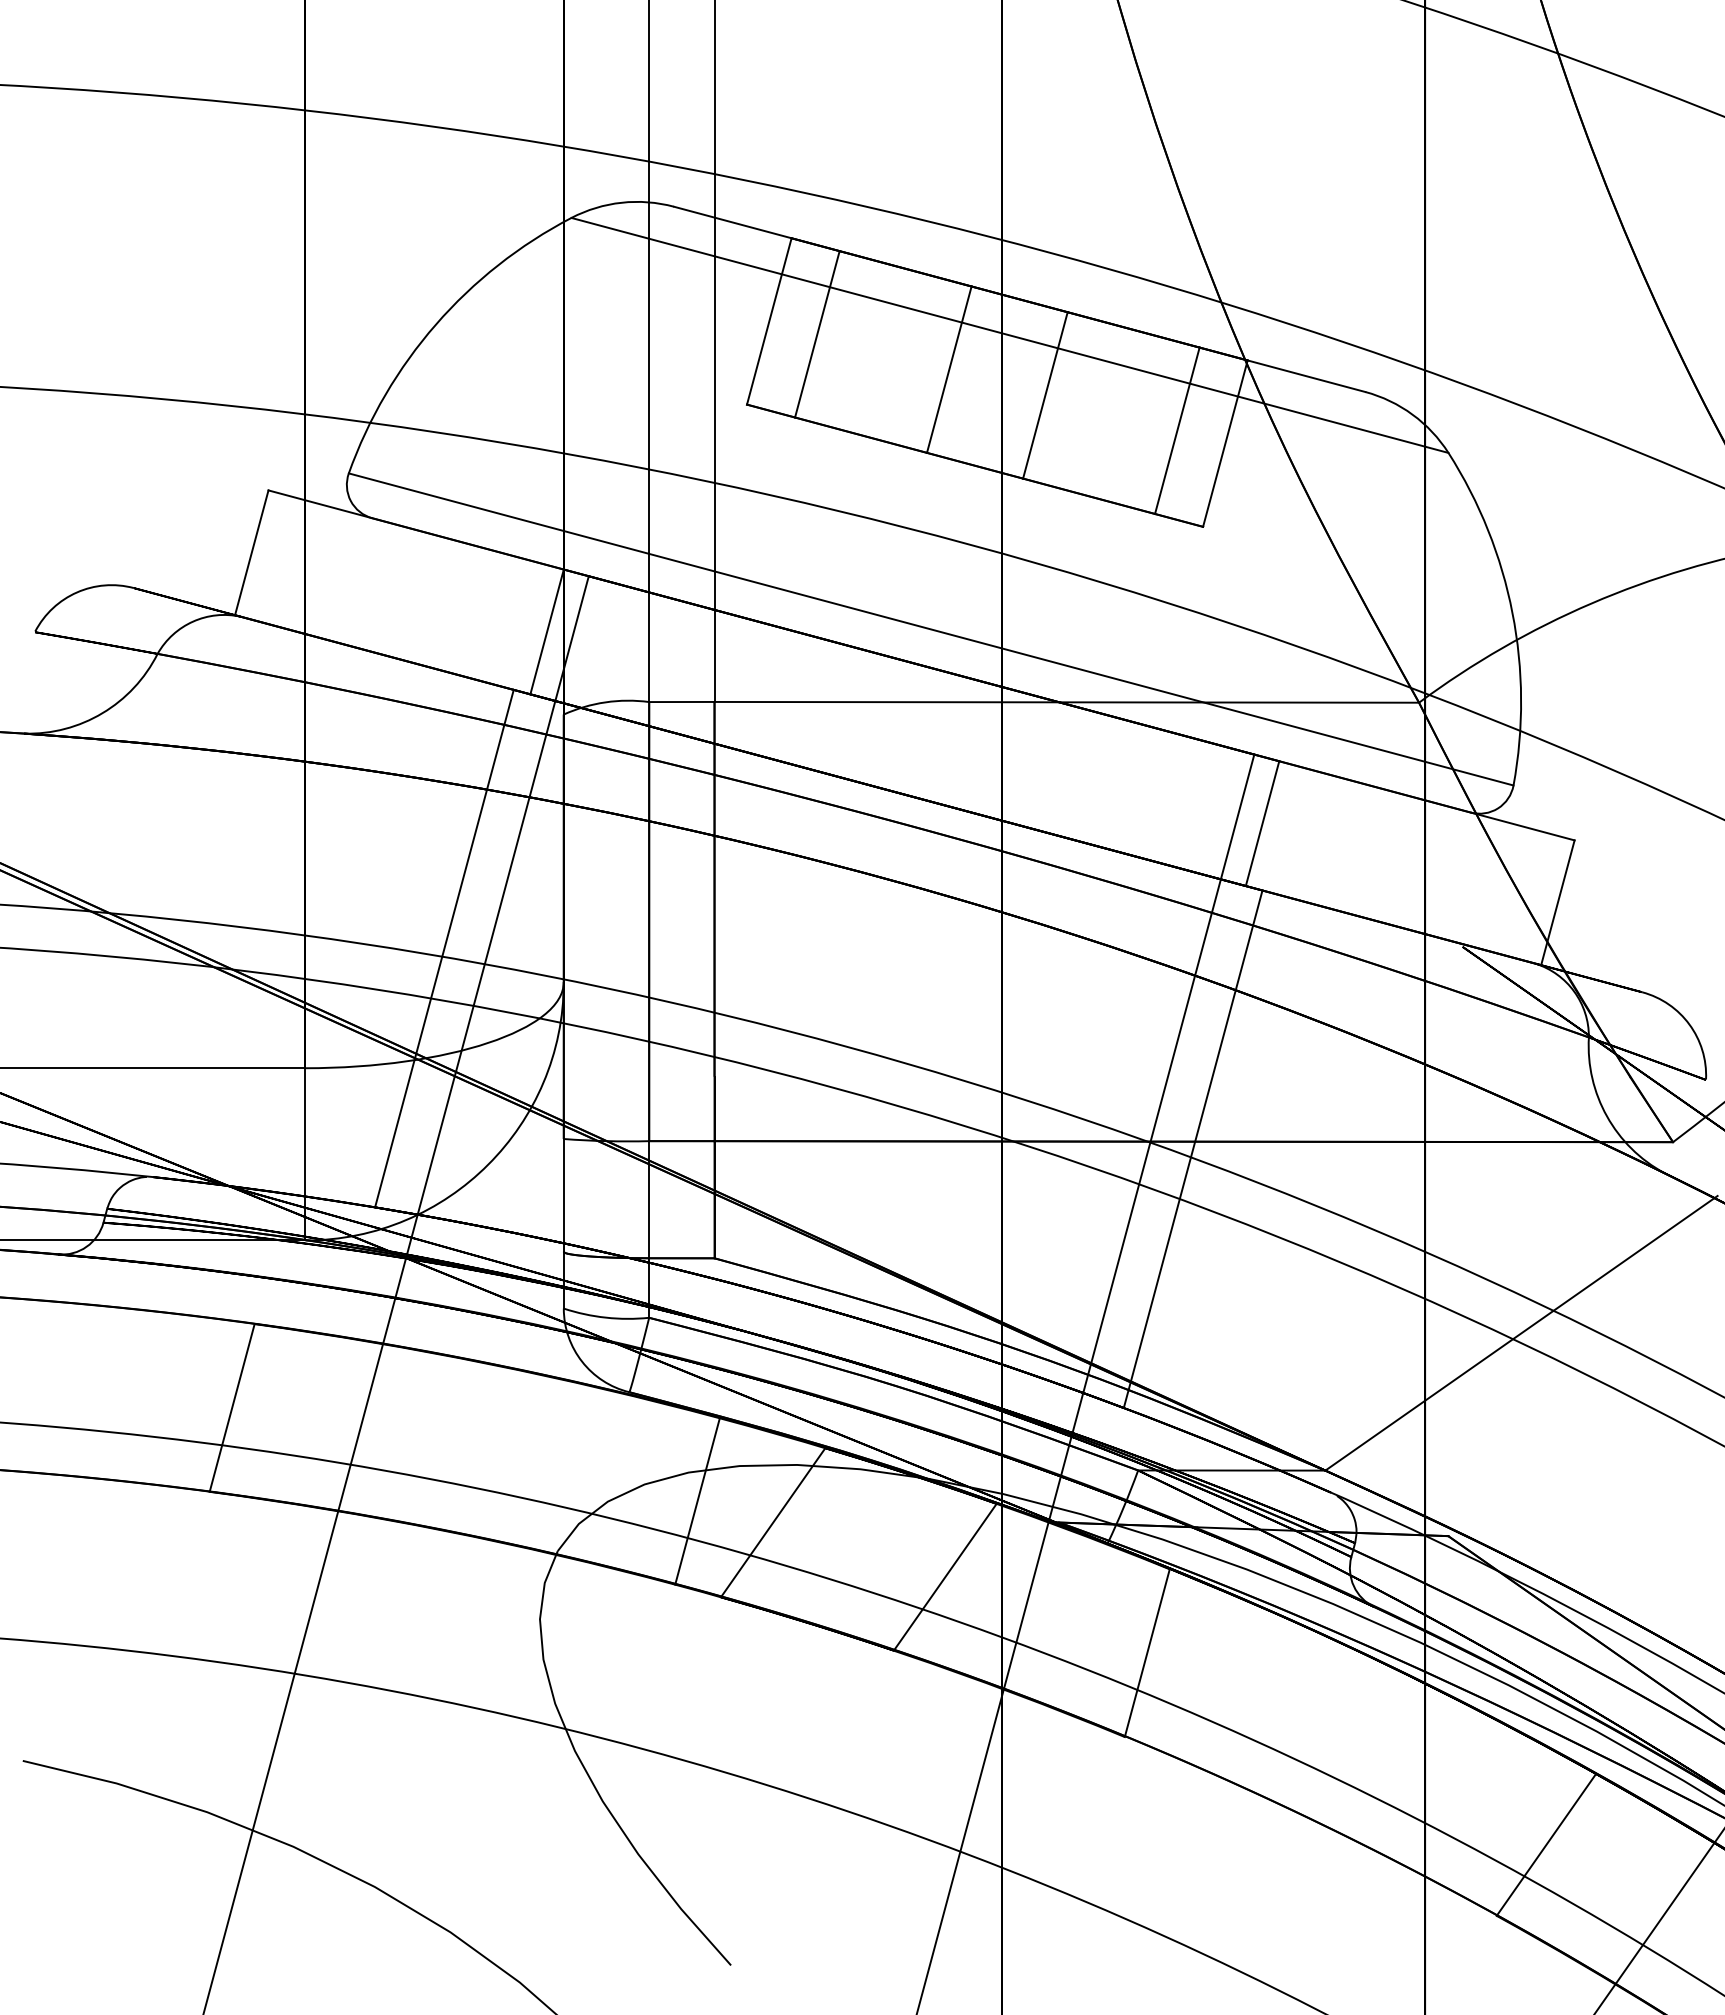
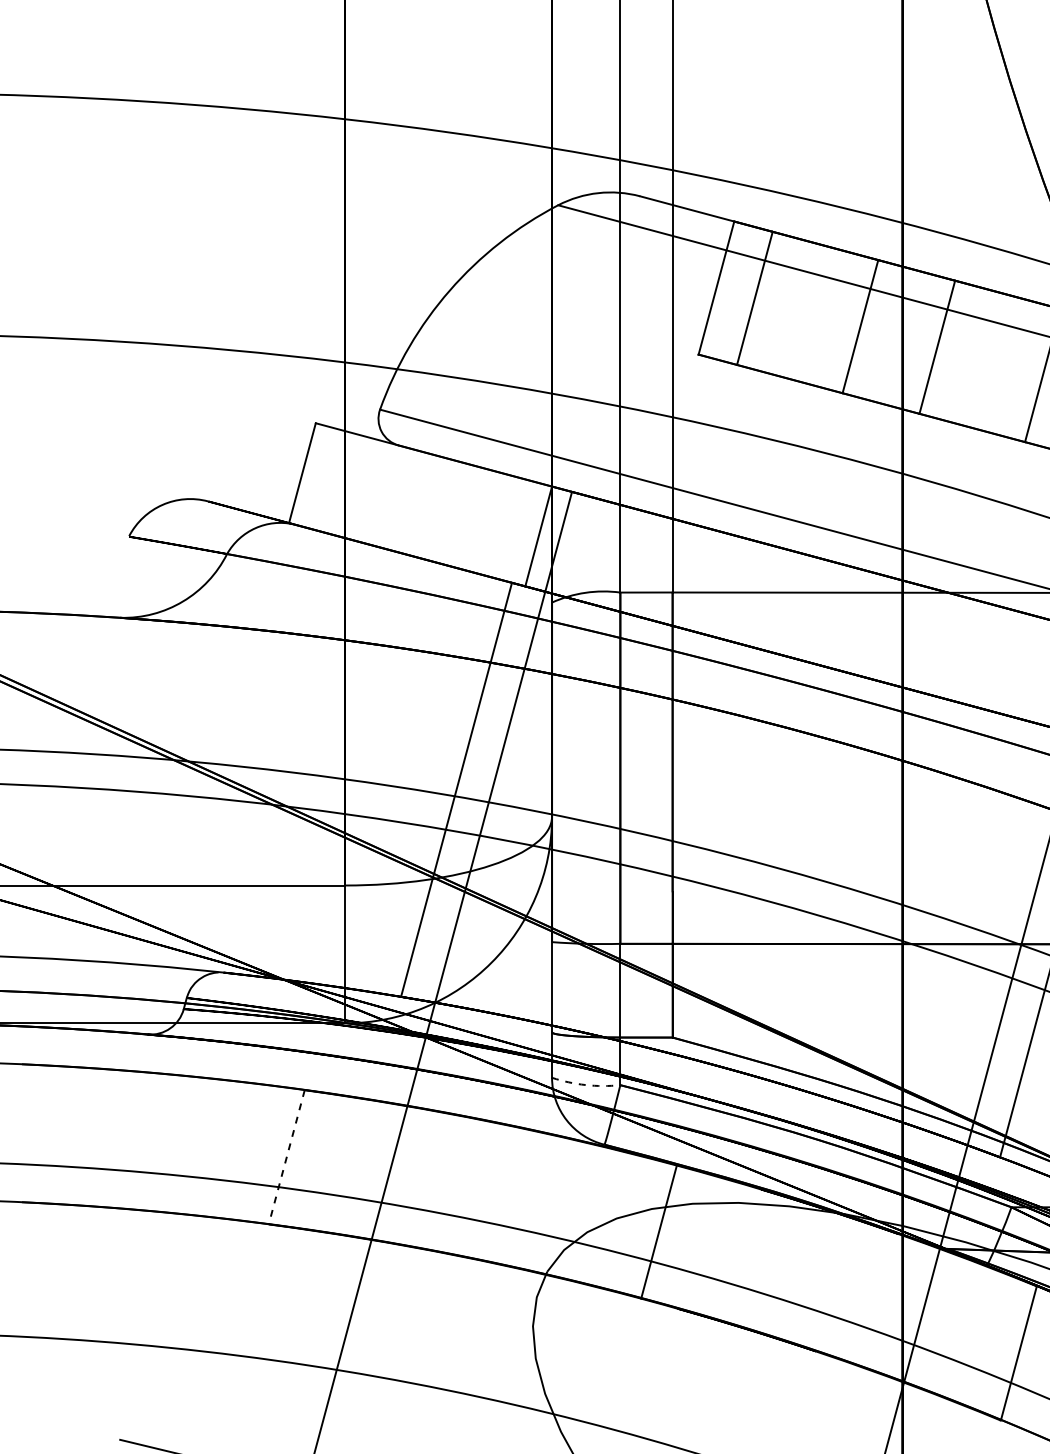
arc: (606, 1317) -> (586, 1084), solid -> dashed
line: (232, 1407) -> (287, 1156), solid -> dashed
line: (773, 1521) -> (719, 1248), removed
line: (944, 1576) -> (856, 1292), removed

